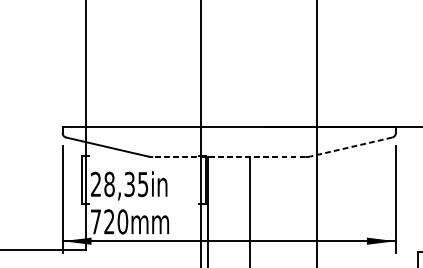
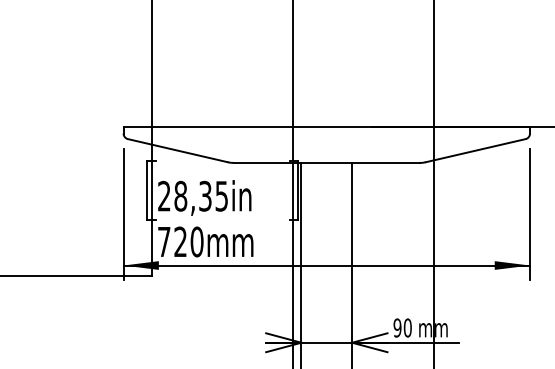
line: (351, 146) -> (475, 150), dashed -> solid
line: (228, 156) -> (326, 162), dashed -> solid

